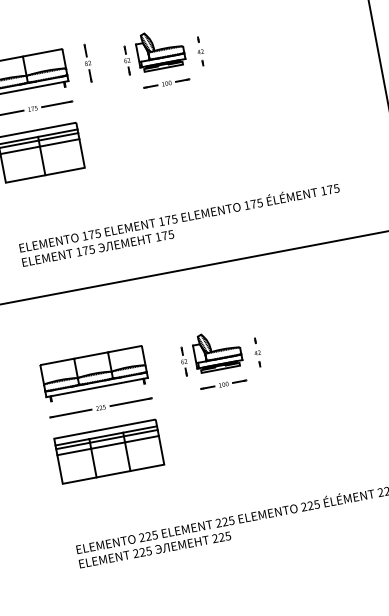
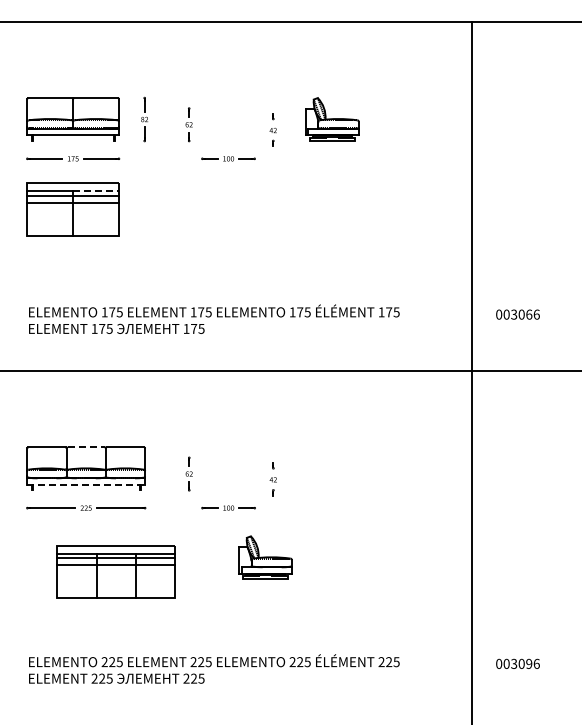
part: (160, 49) -> (332, 119), moved
line: (58, 133) -> (96, 191), solid -> dashed
part: (217, 350) -> (265, 557), moved
line: (91, 355) -> (86, 447), solid -> dashed
line: (97, 387) -> (86, 484), solid -> dashed
part: (108, 451) -> (115, 571), moved

